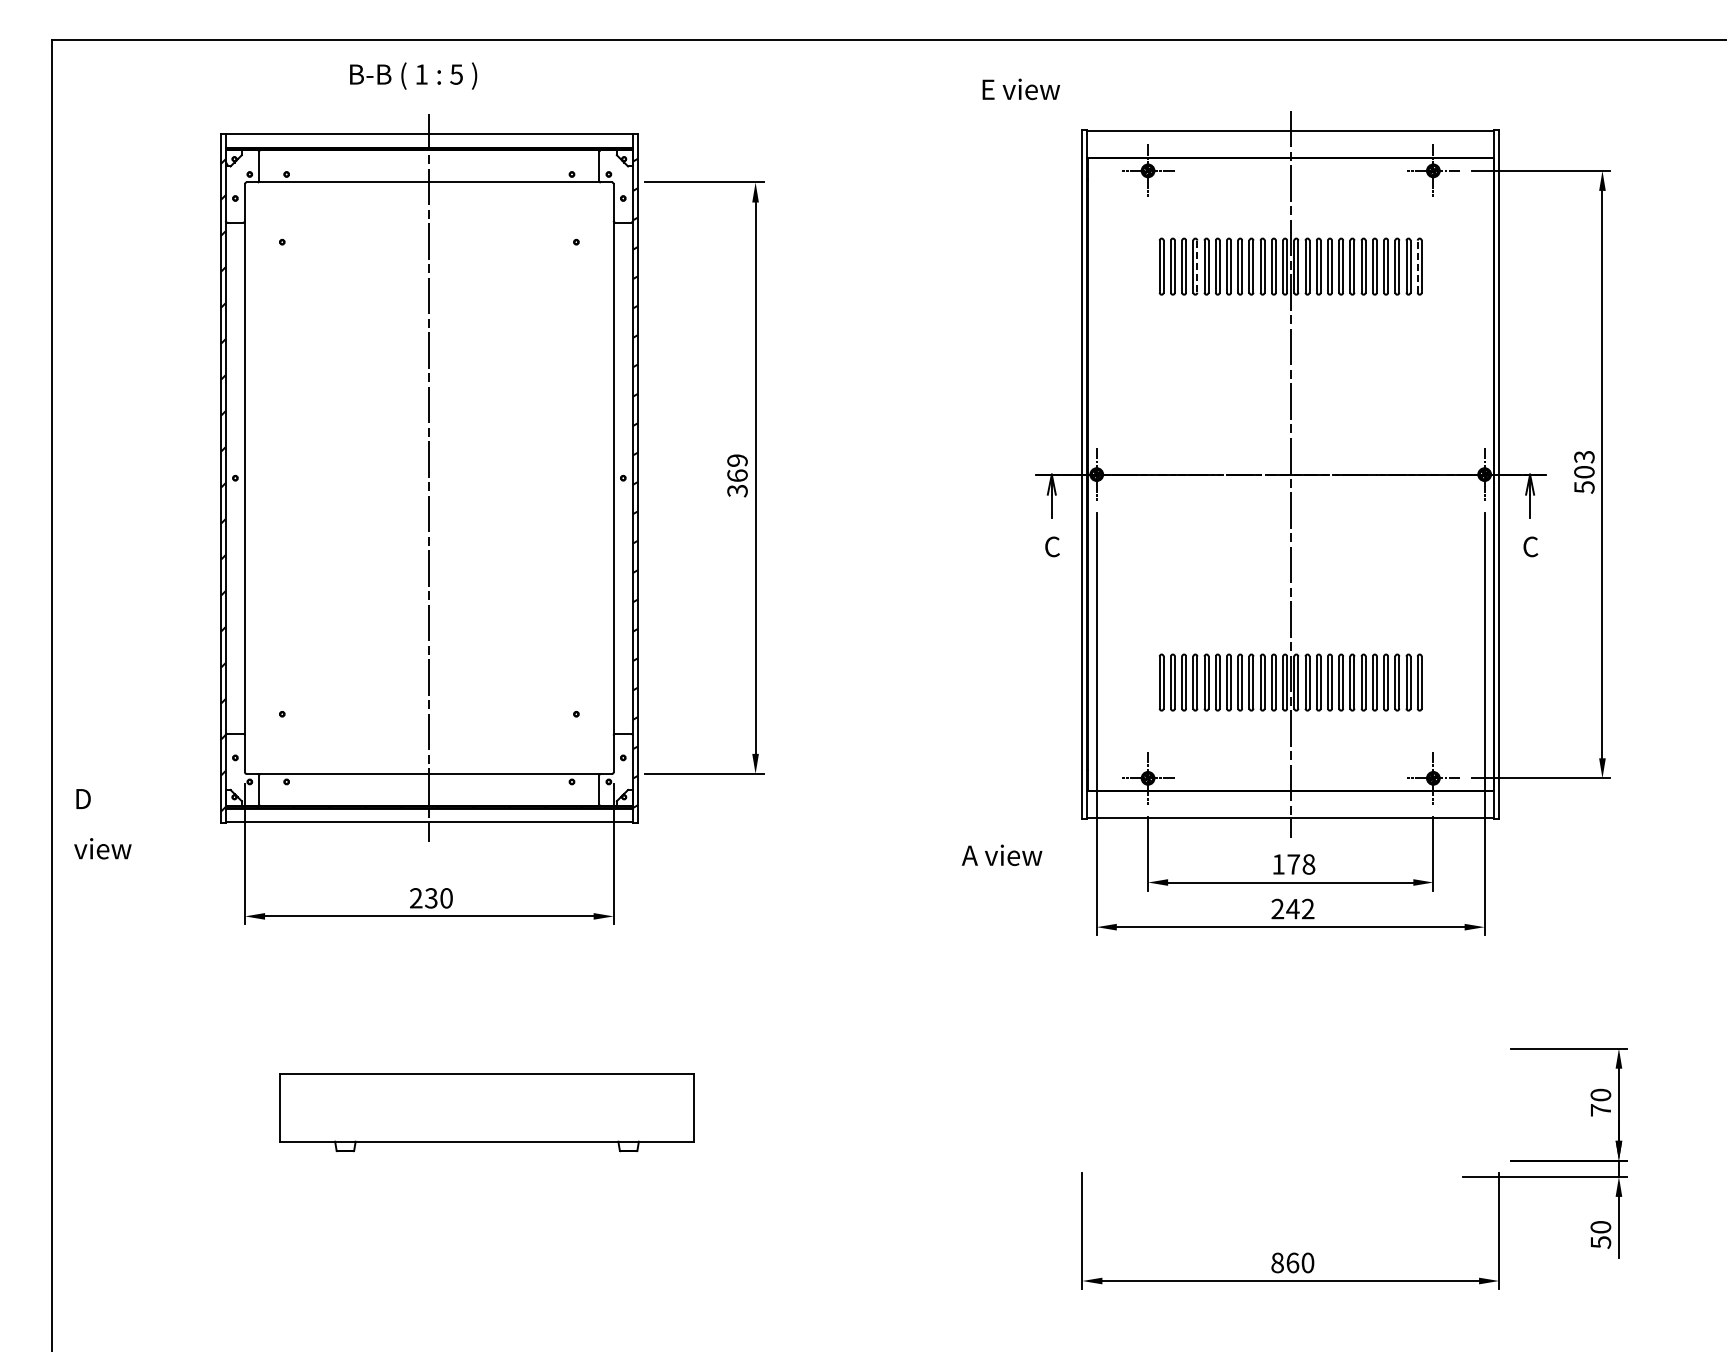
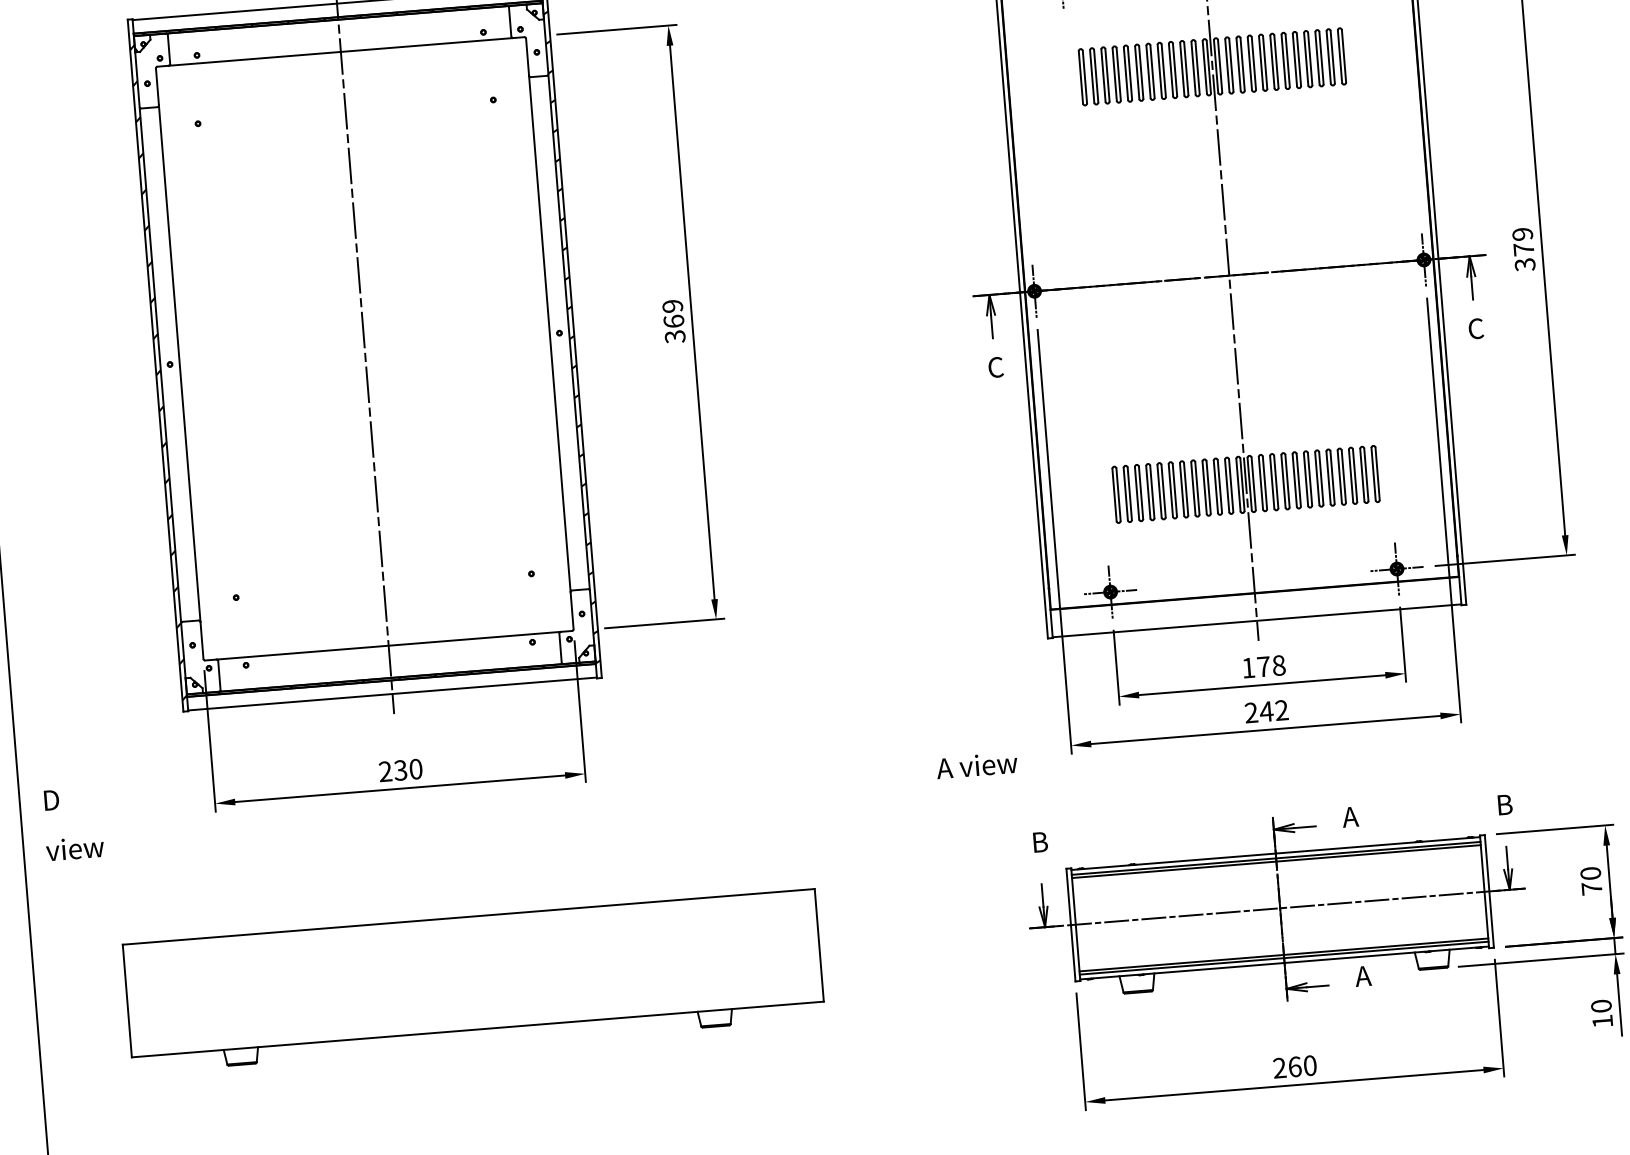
line: (1417, 266) -> (1339, 56), dashed -> solid
line: (1197, 267) -> (1118, 75), dashed -> solid
text: (1584, 472) -> (1524, 249), 503 -> 379
text: (102, 824) -> (72, 824), moved
text: (1002, 854) -> (977, 764), moved
part: (1287, 1103) -> (1276, 907), added
part: (486, 1112) -> (473, 981), size x1.67
text: (1601, 1242) -> (1603, 1021), 50 -> 10
text: (1277, 1262) -> (1279, 1067), 860 -> 260

